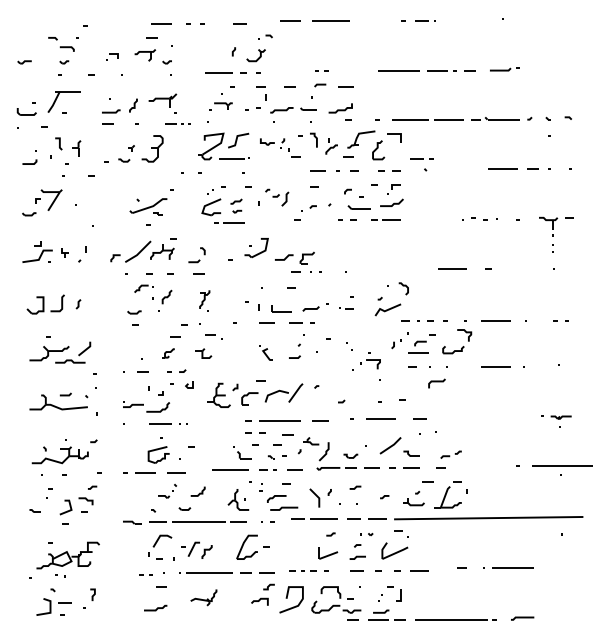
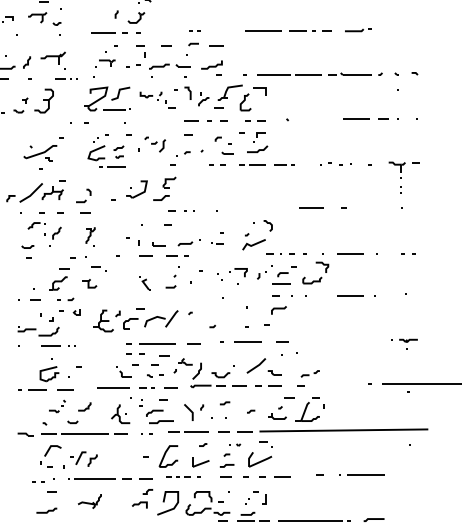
line: (421, 158) -> (283, 164), moved
part: (358, 206) -> (227, 152), size x0.62
part: (306, 257) -> (168, 181), moved
part: (281, 309) -> (159, 244), size x0.71
part: (168, 353) -> (58, 283), size x1.67
part: (370, 364) -> (238, 272), moved
line: (436, 382) -> (278, 309), moved
part: (350, 456) -> (220, 375), size x1.43
part: (246, 546) -> (167, 455), moved

